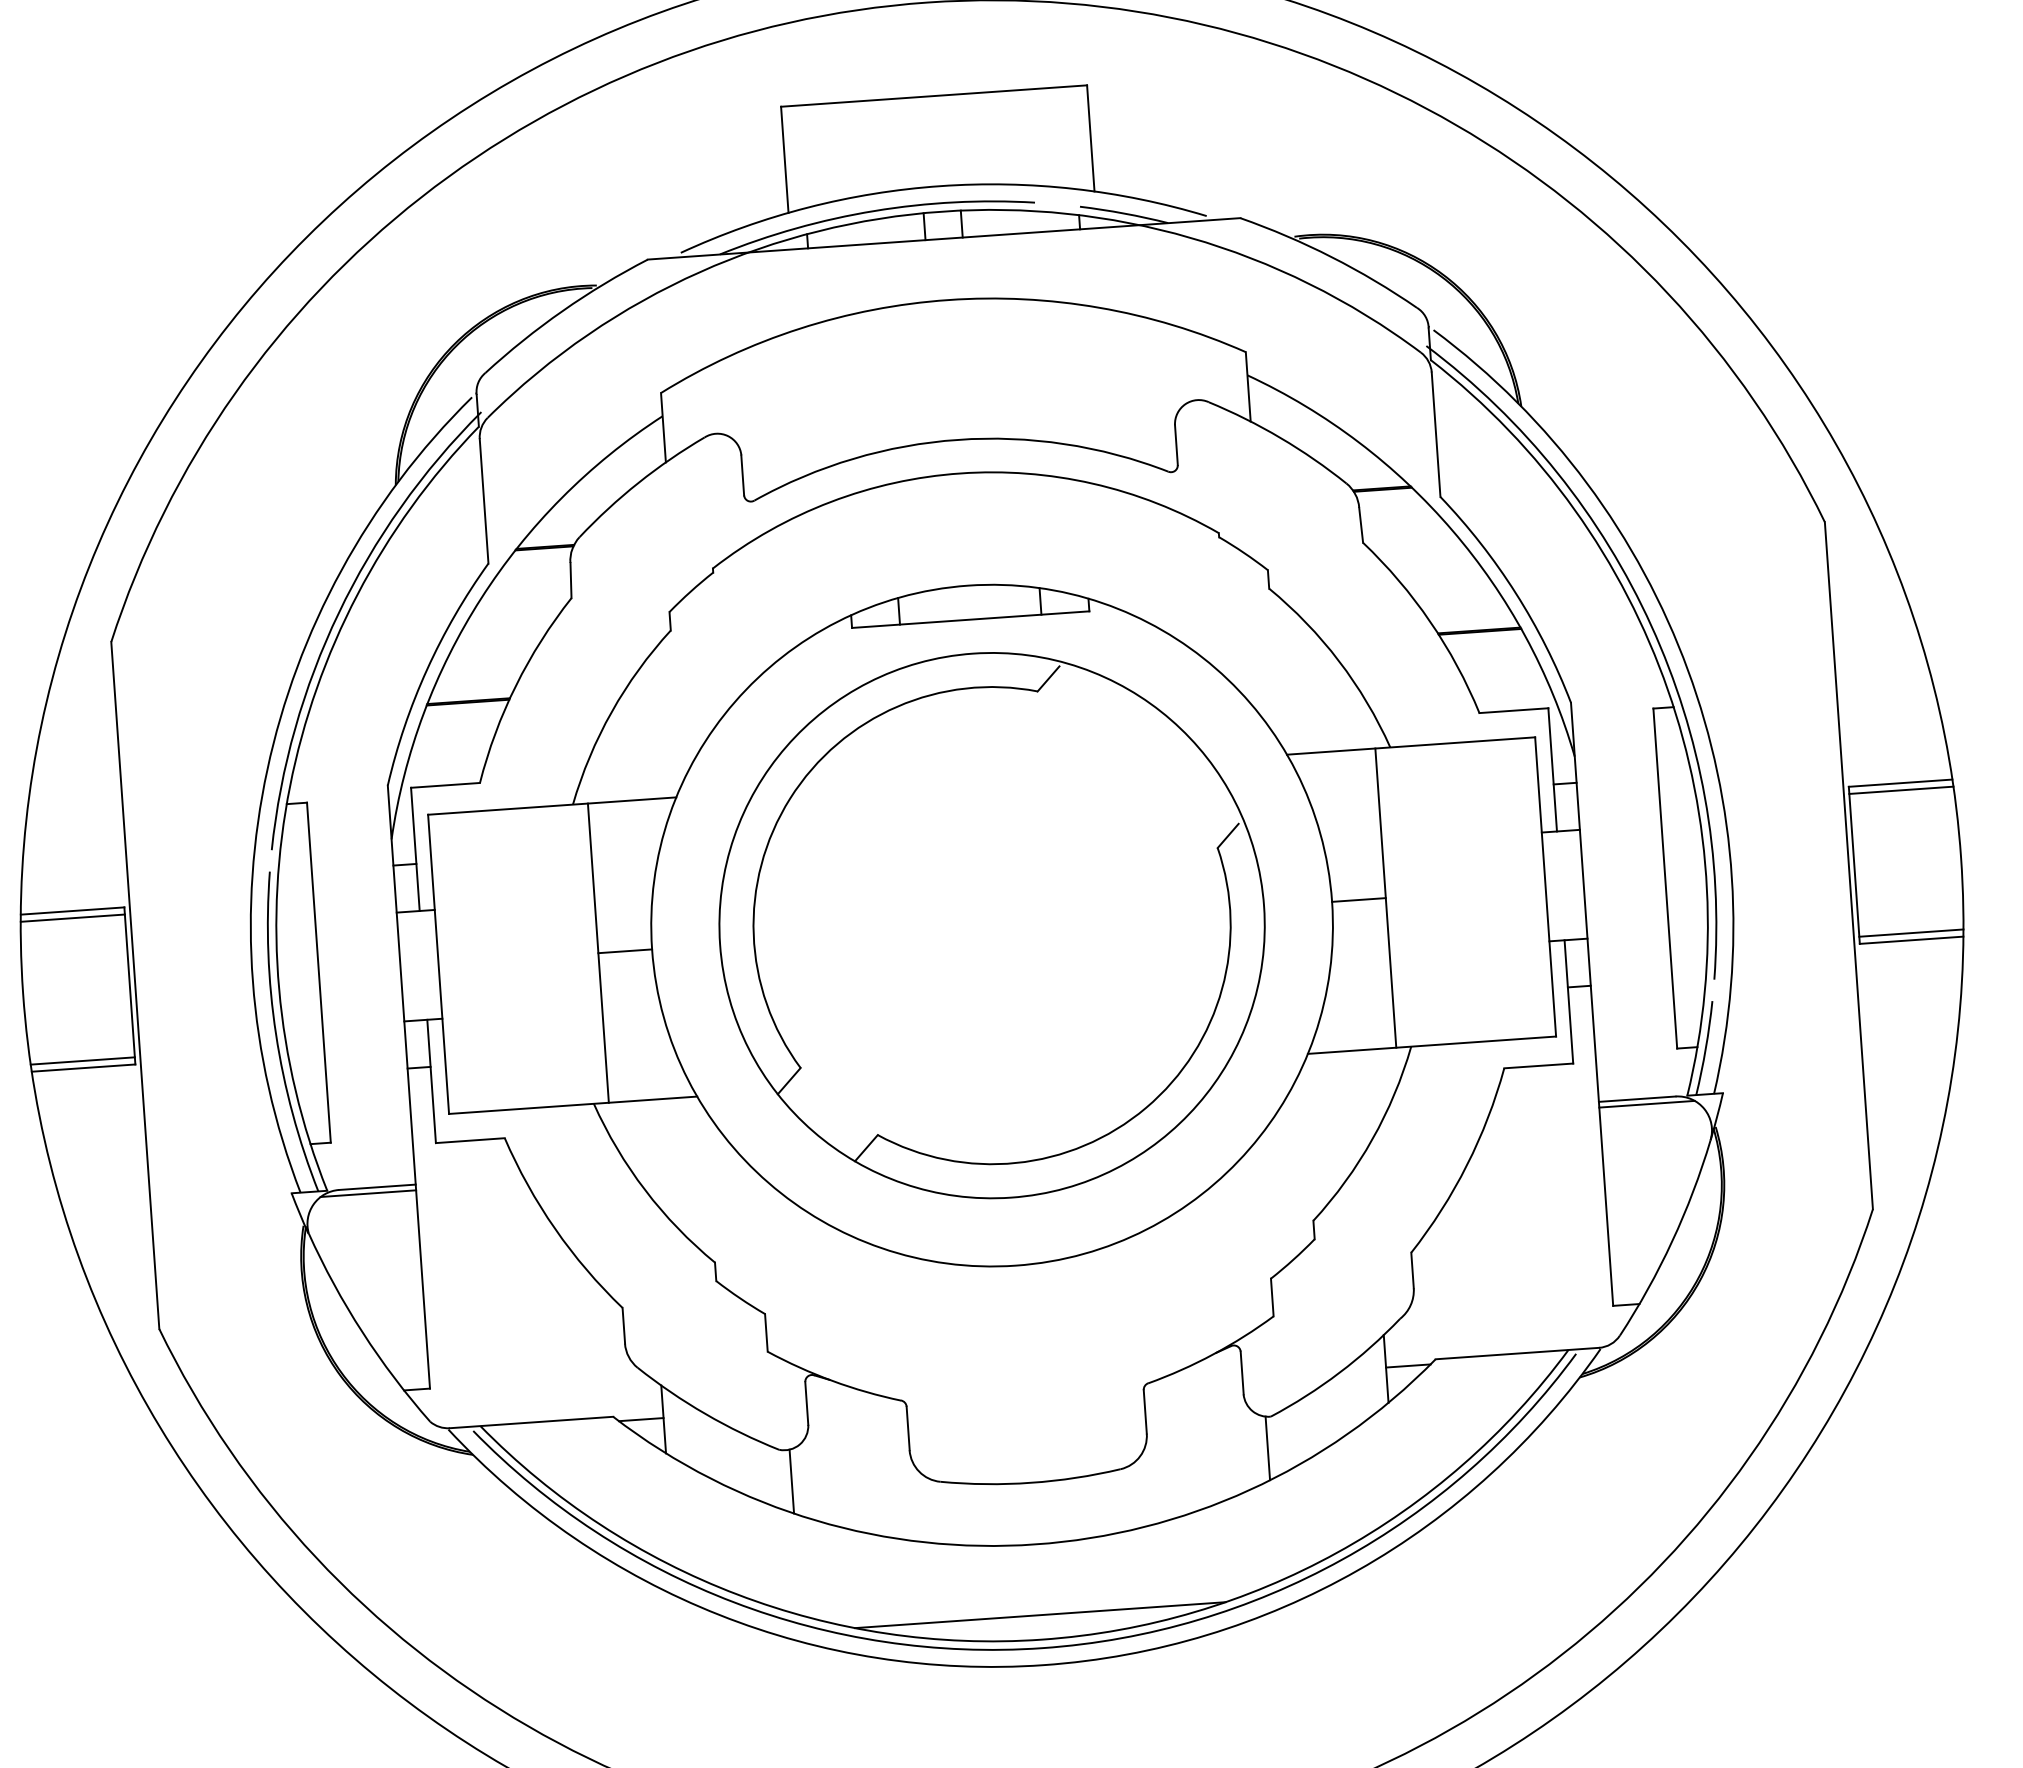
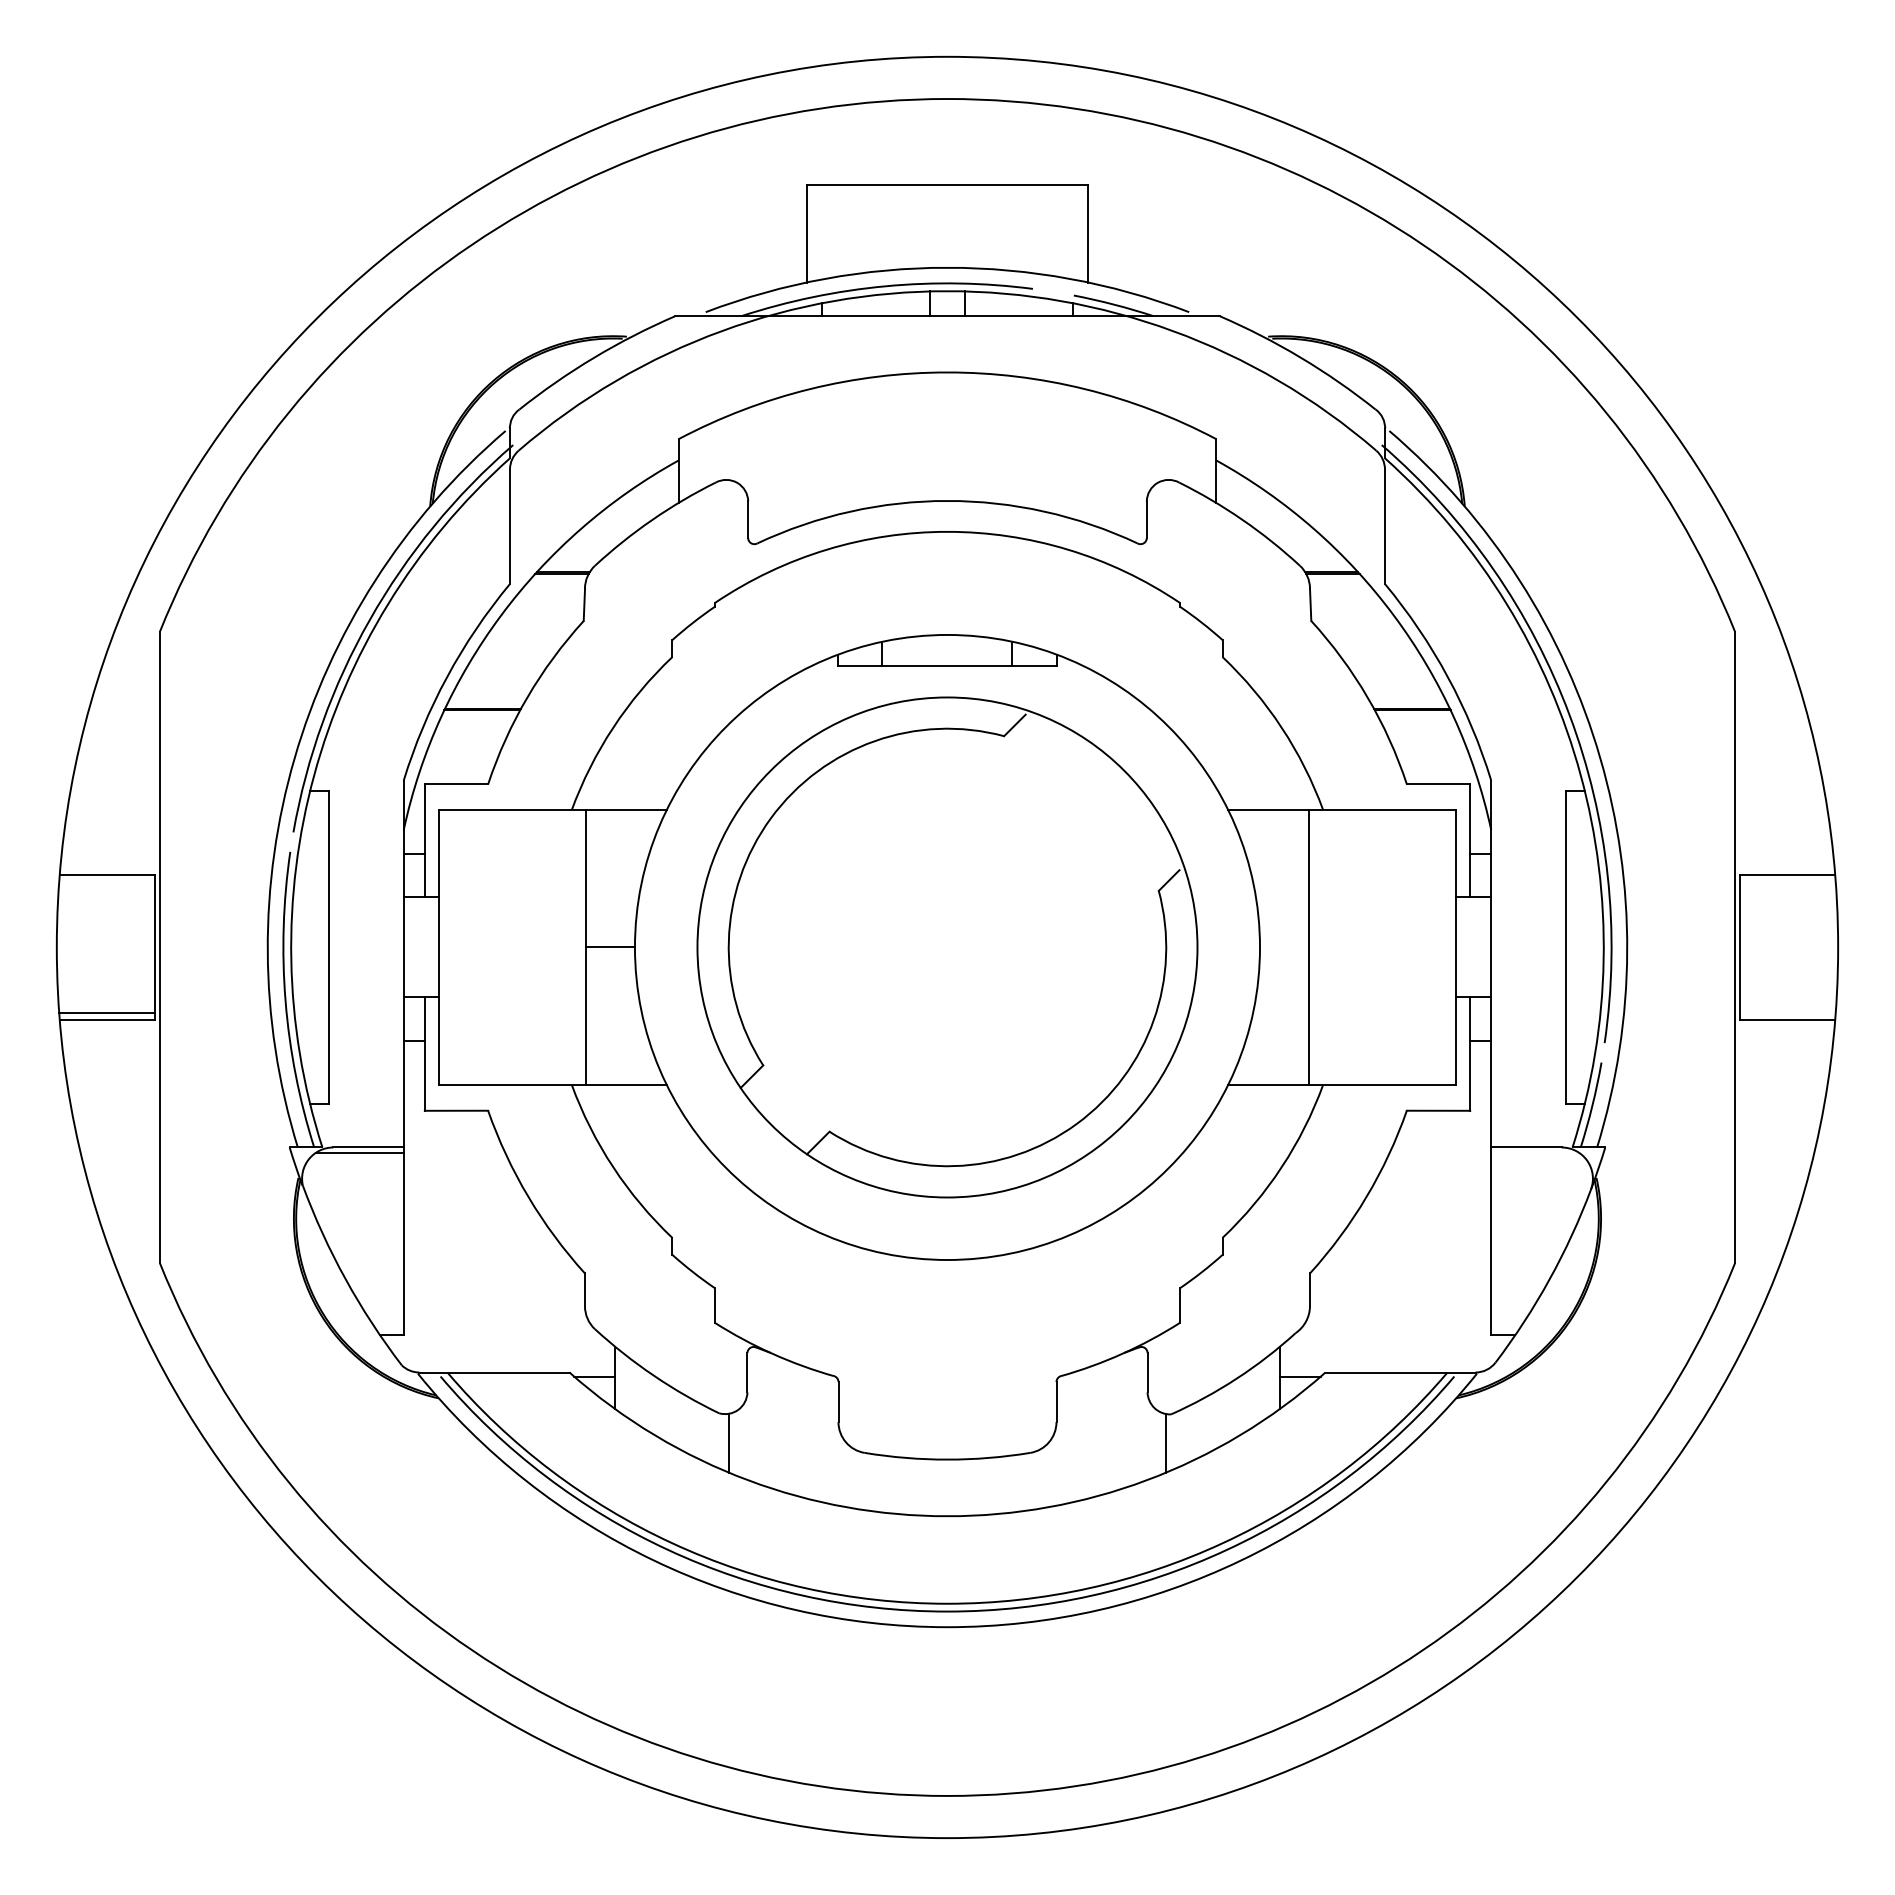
line: (1900, 789) -> (1787, 881), removed
line: (1358, 900) -> (1284, 947), removed
line: (72, 917) -> (106, 881), removed
line: (1911, 933) -> (1787, 1013), removed
line: (1646, 1104) -> (1534, 1152), removed
line: (1040, 1615) -> (947, 1581), removed

